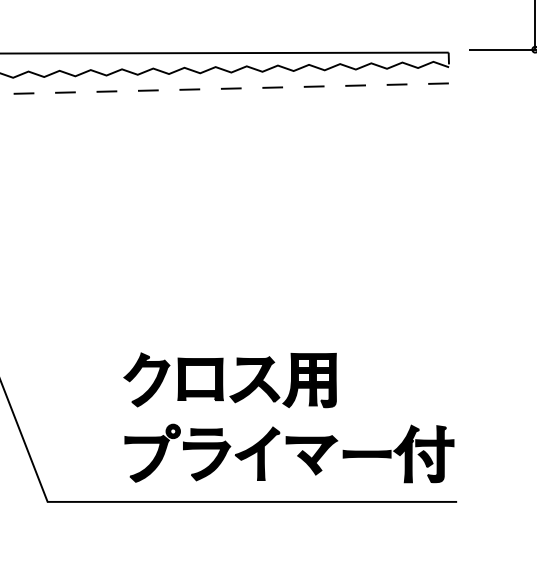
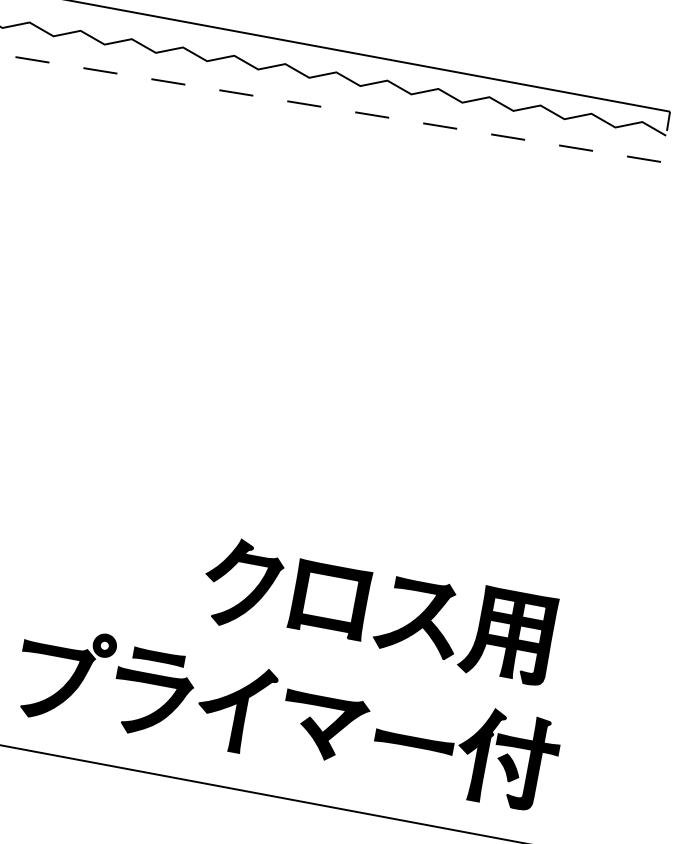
part: (229, 380) -> (377, 610), moved

